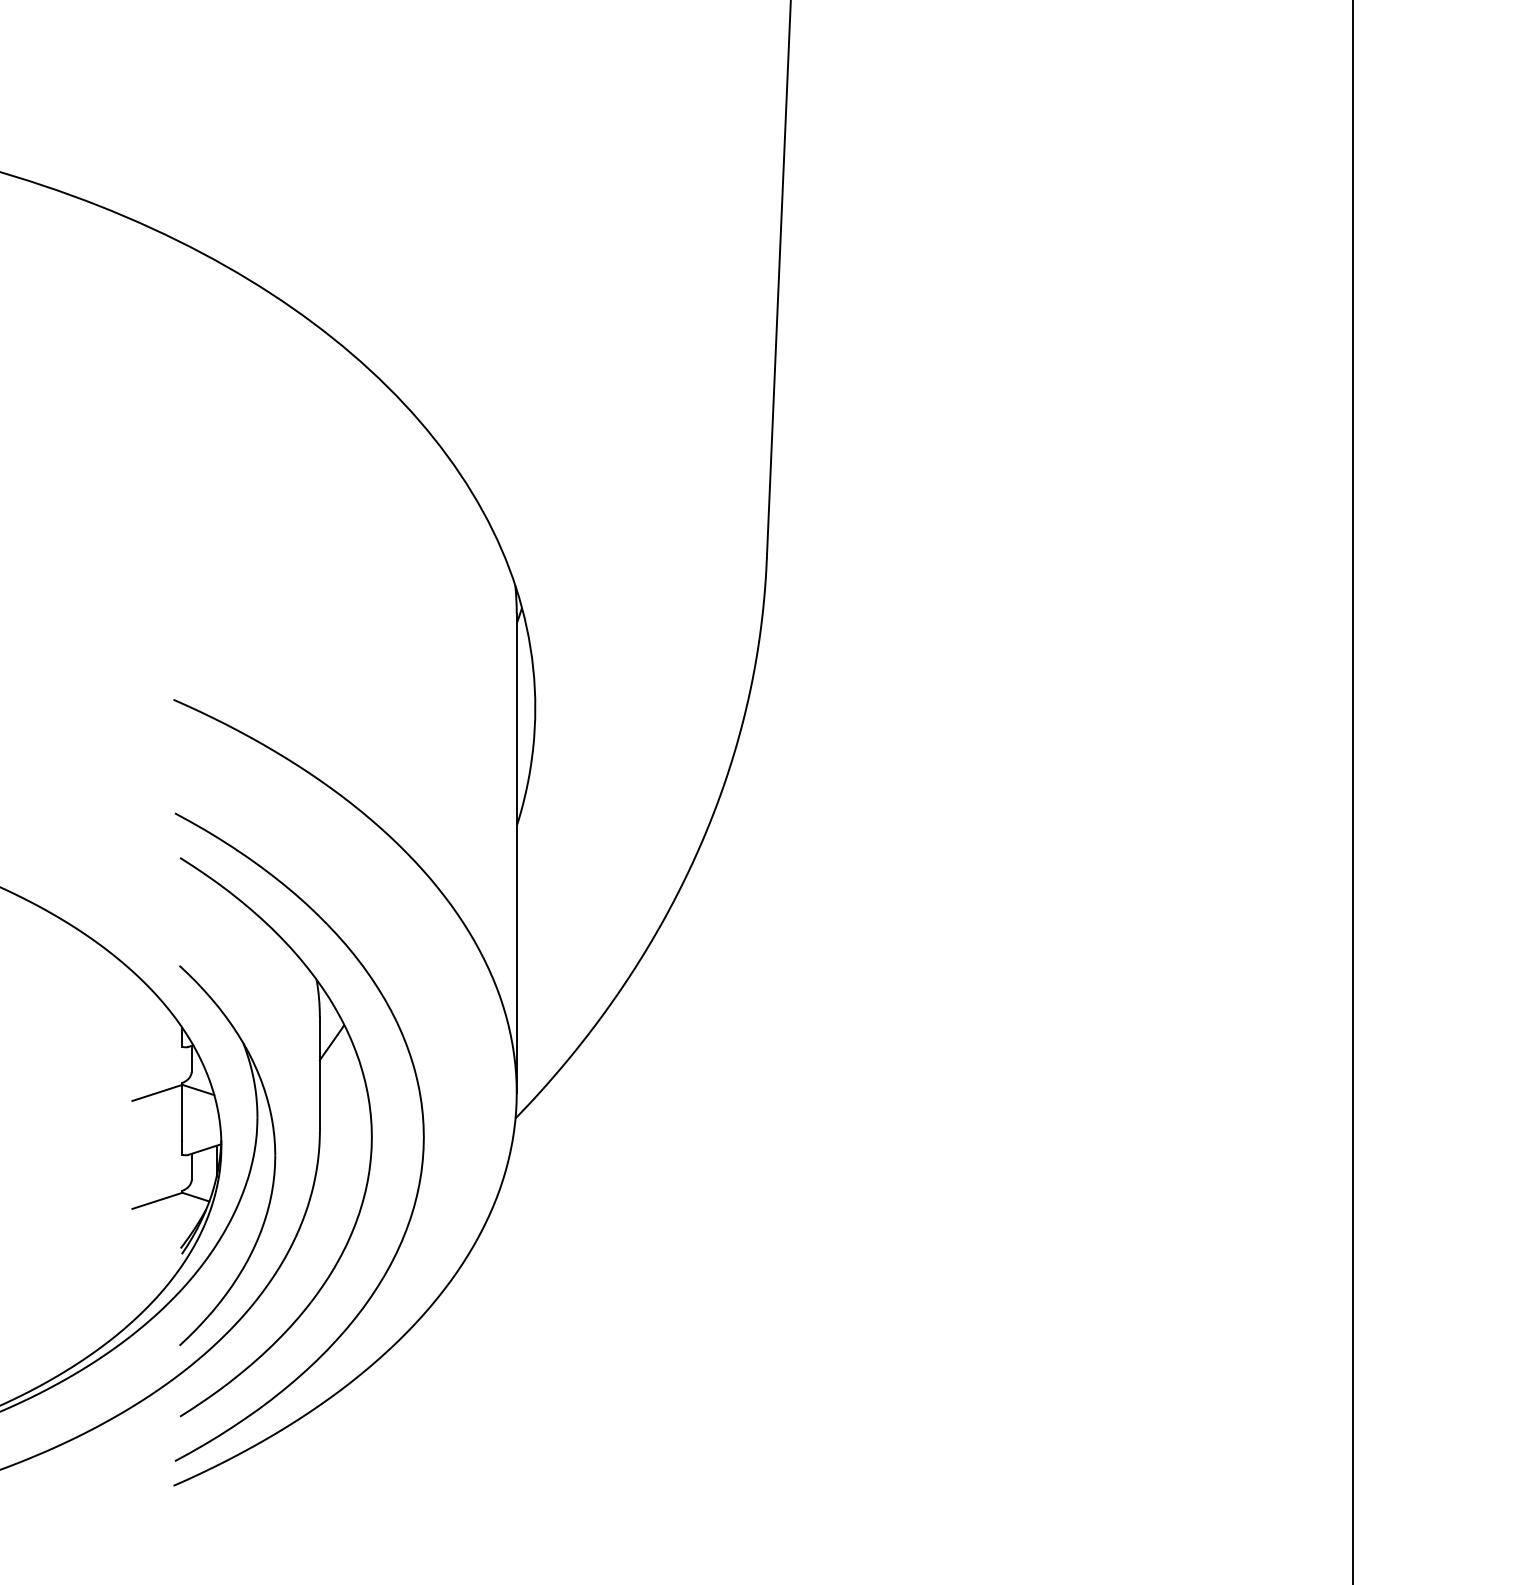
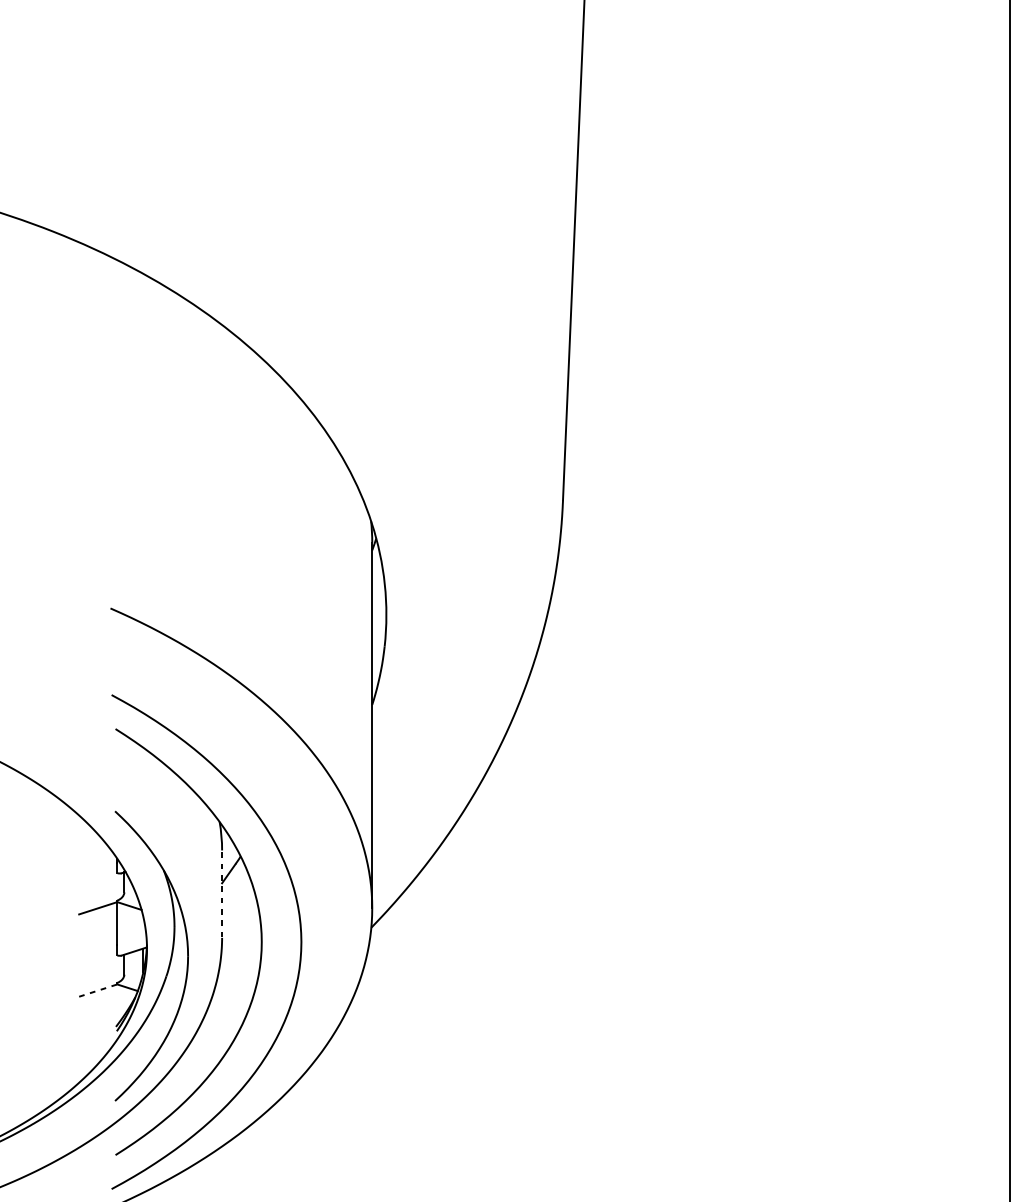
line: (319, 1074) -> (221, 894), solid -> dashed
line: (157, 1200) -> (98, 990), solid -> dashed

